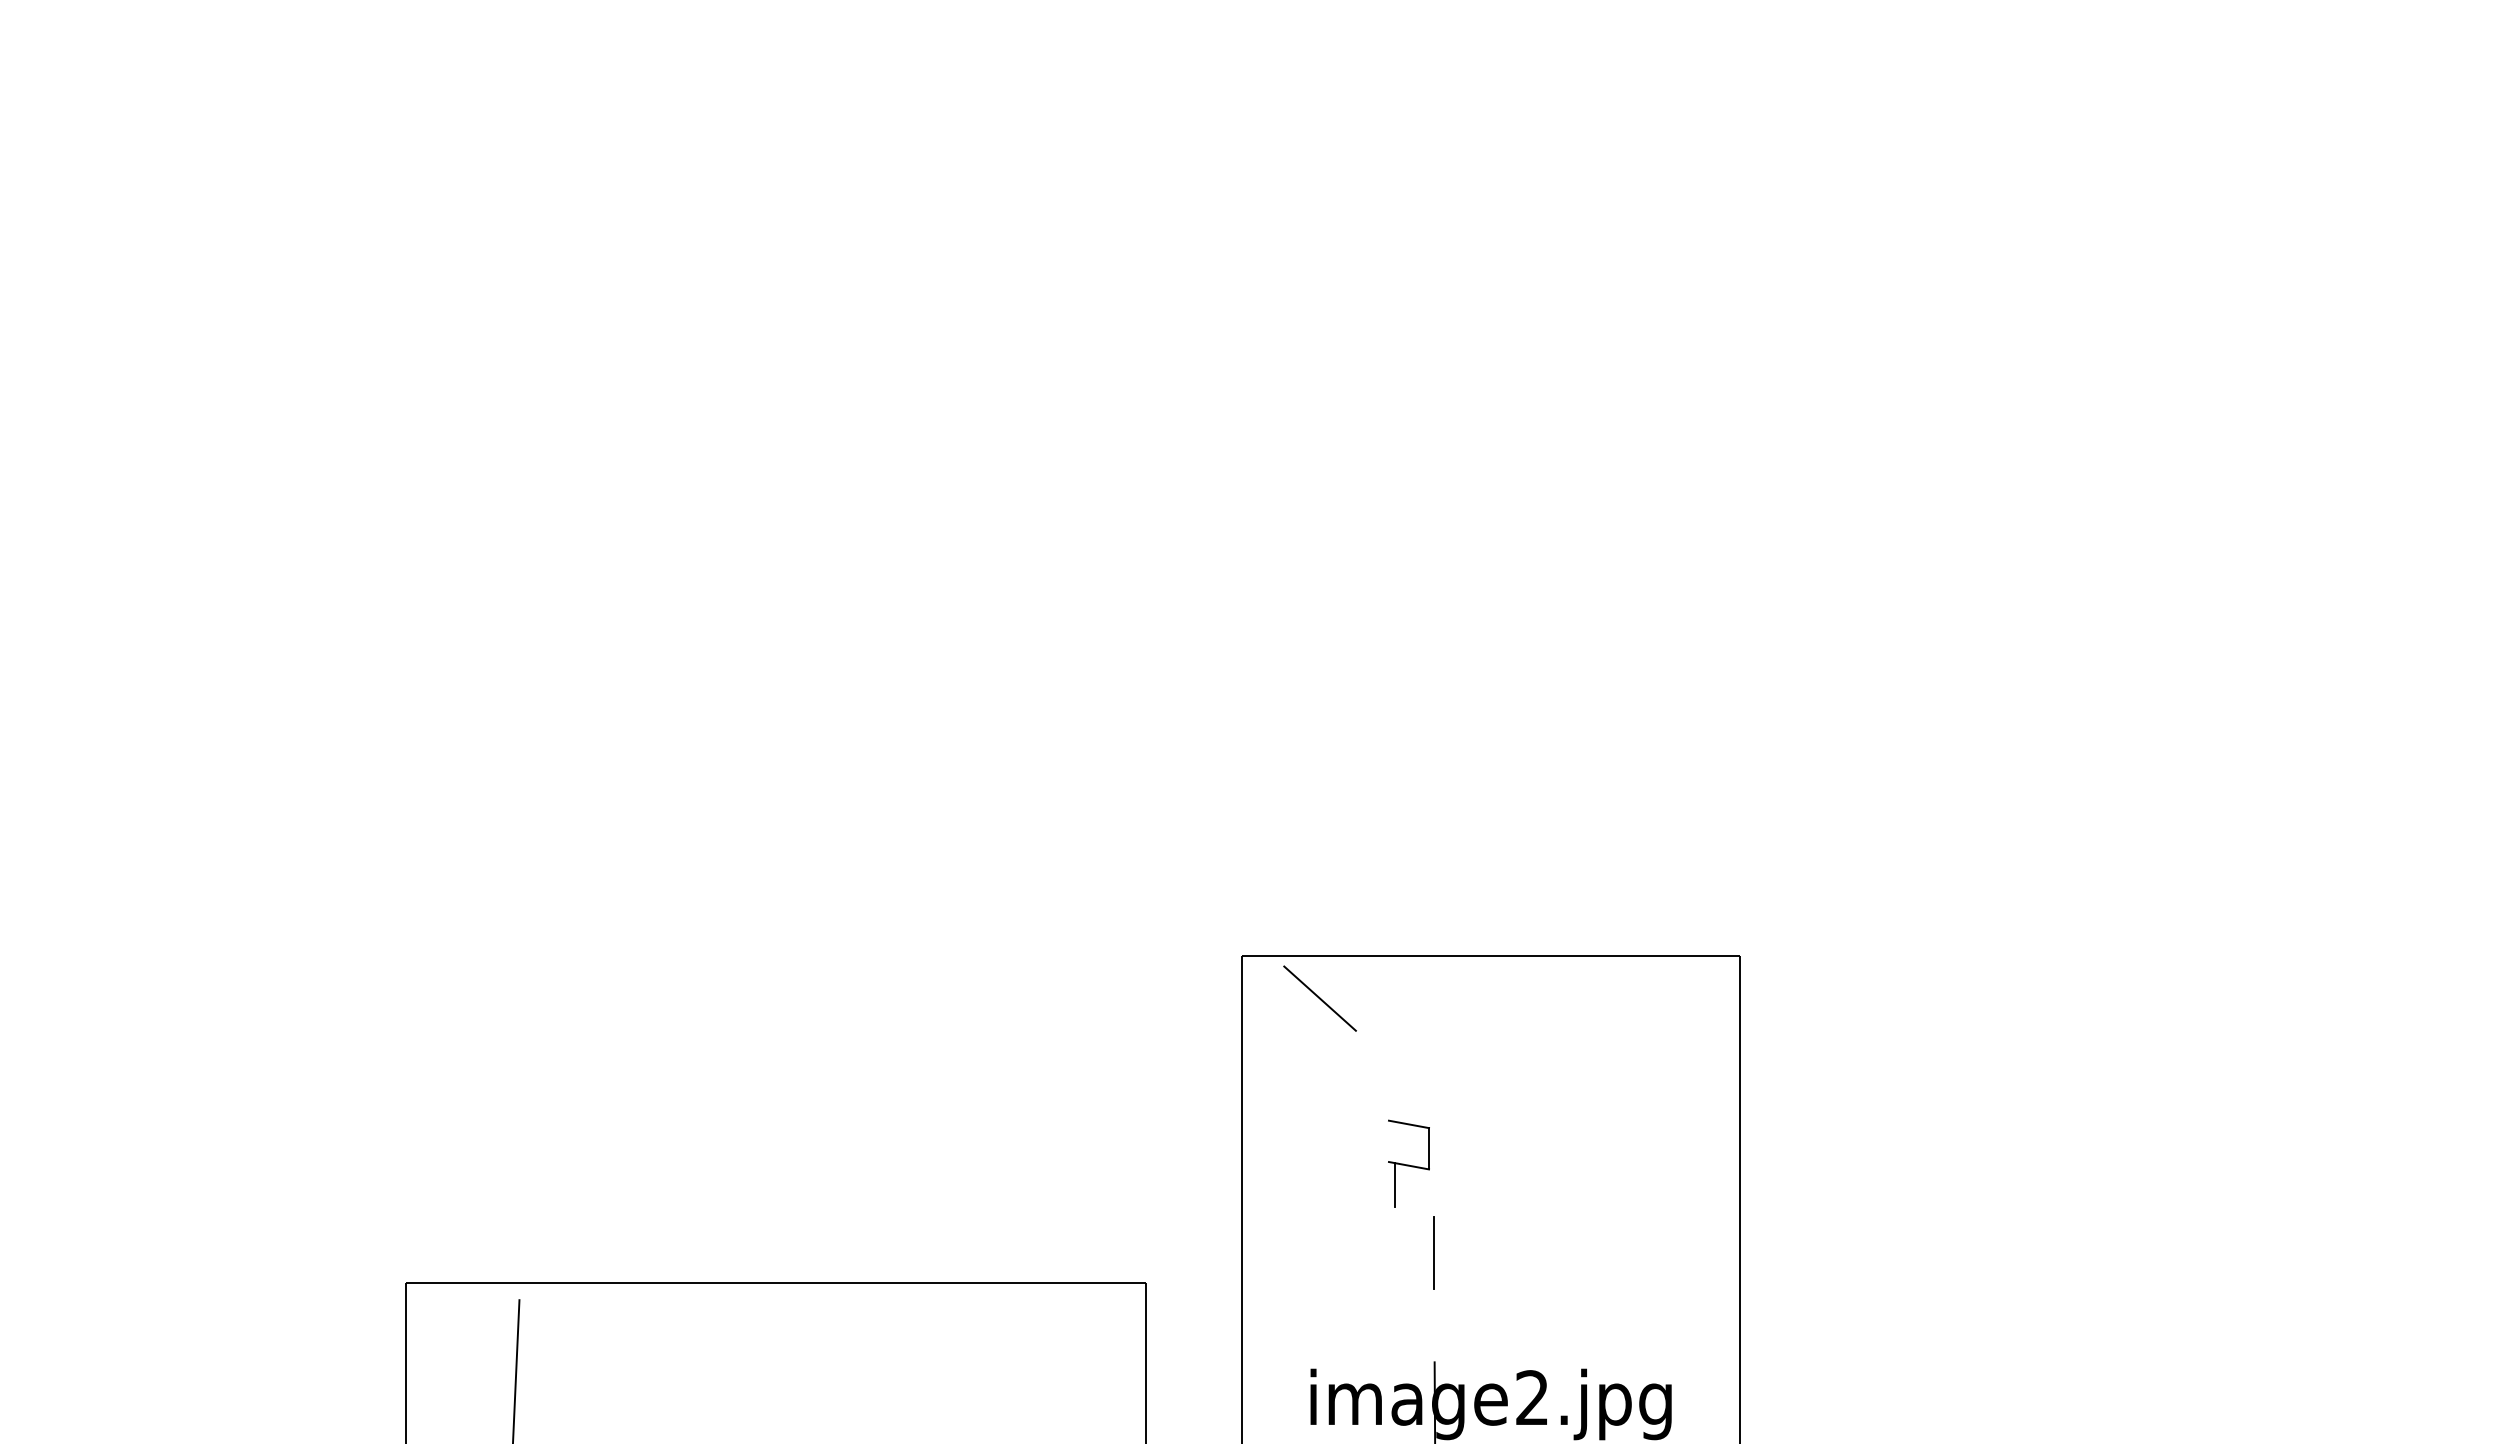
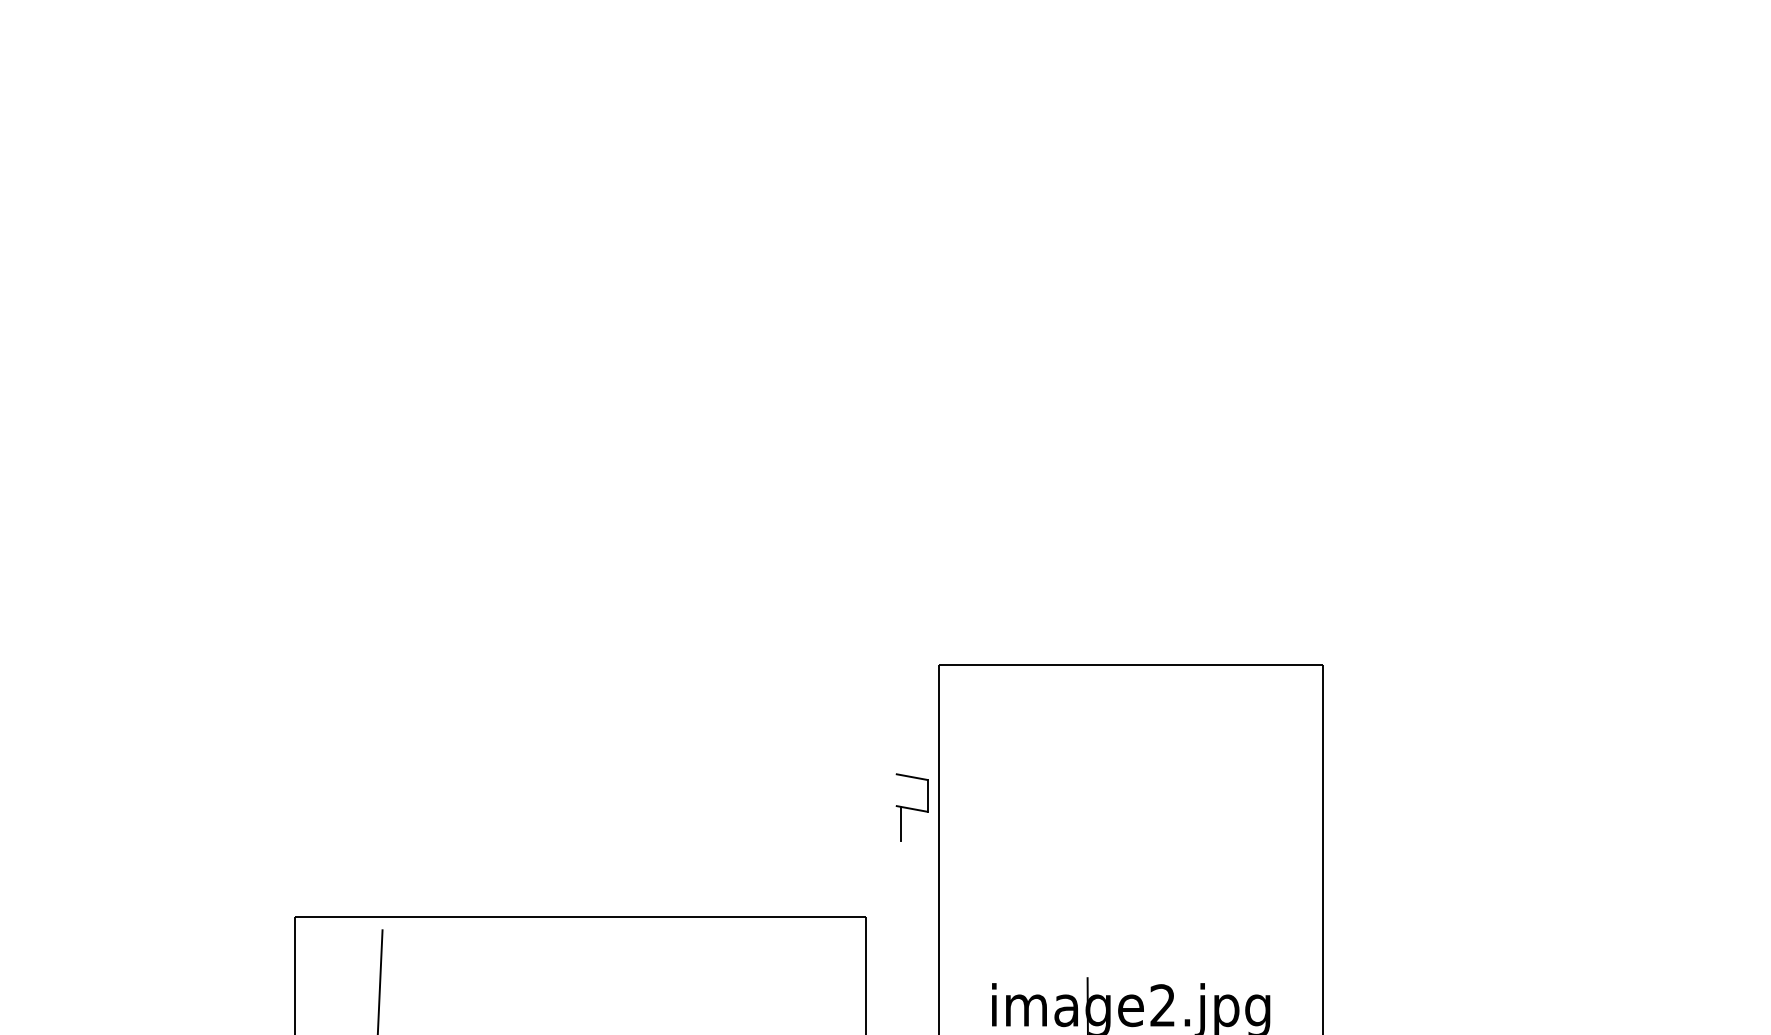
line: (1319, 998) -> (998, 697), removed
part: (1408, 1163) -> (911, 807), moved
line: (1433, 1252) -> (1086, 893), removed

